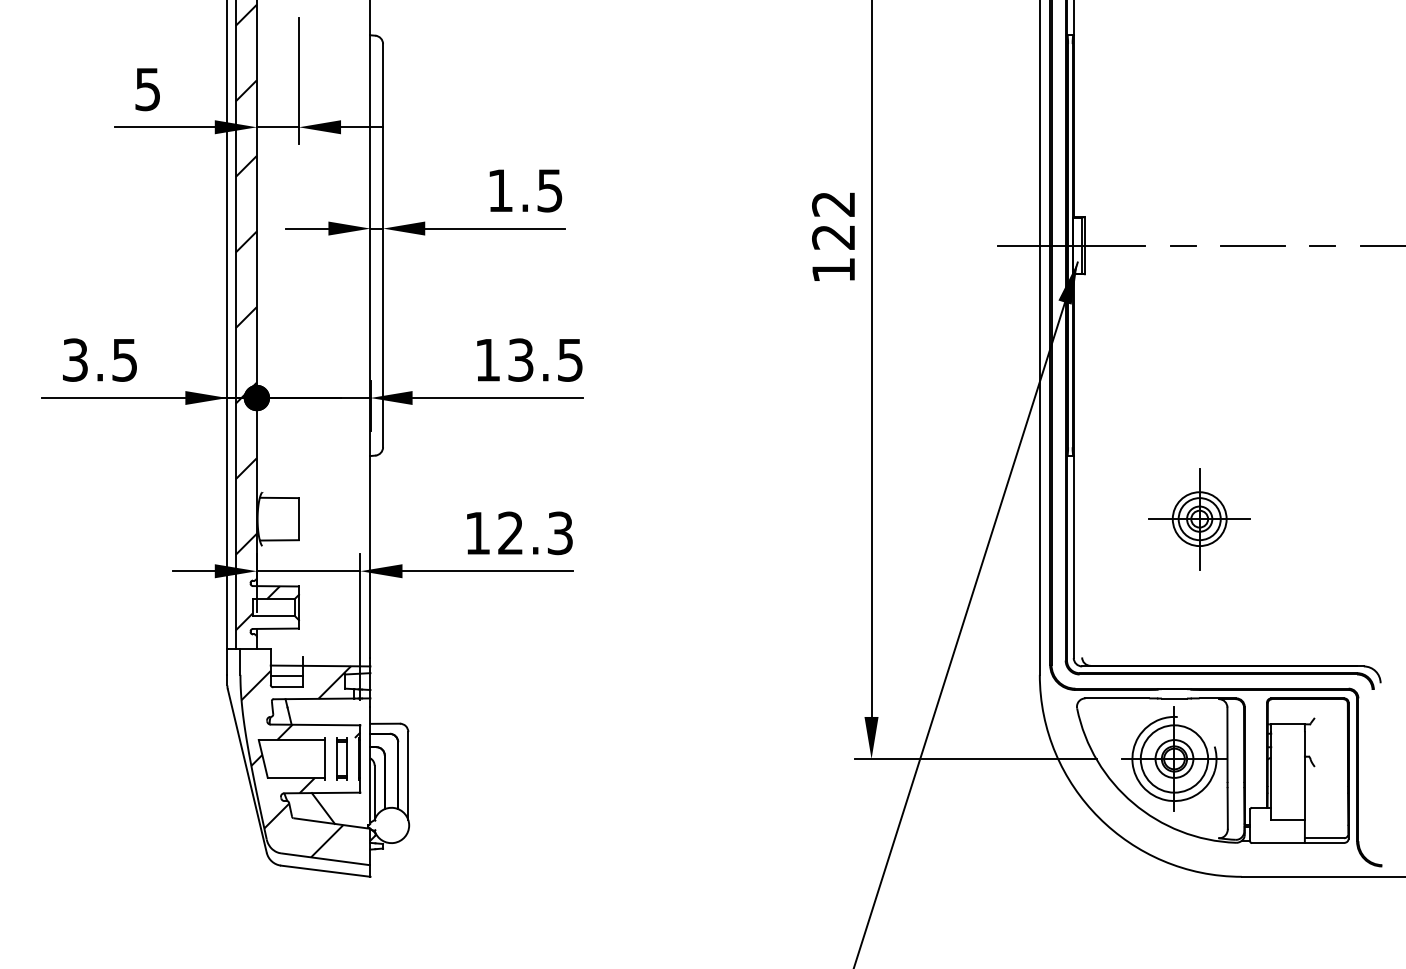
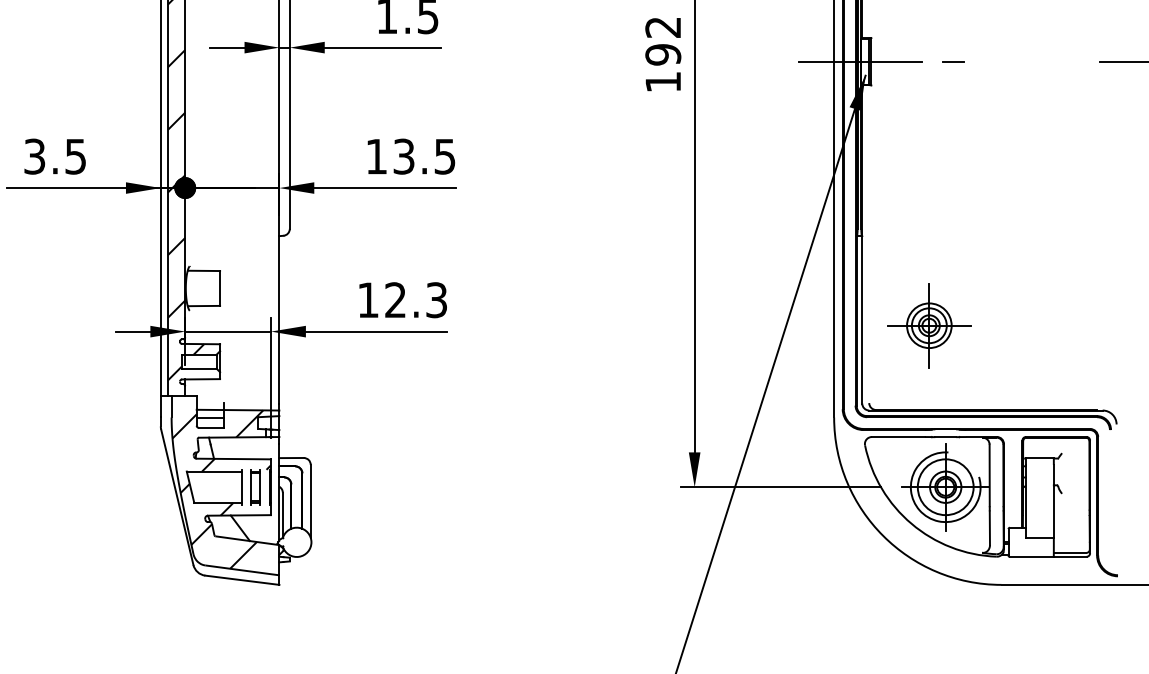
text: (833, 237) -> (663, 55), 122 -> 192
line: (1252, 245) -> (1010, 61), removed
line: (1322, 245) -> (1068, 61), removed
part: (1199, 519) -> (929, 326), moved

